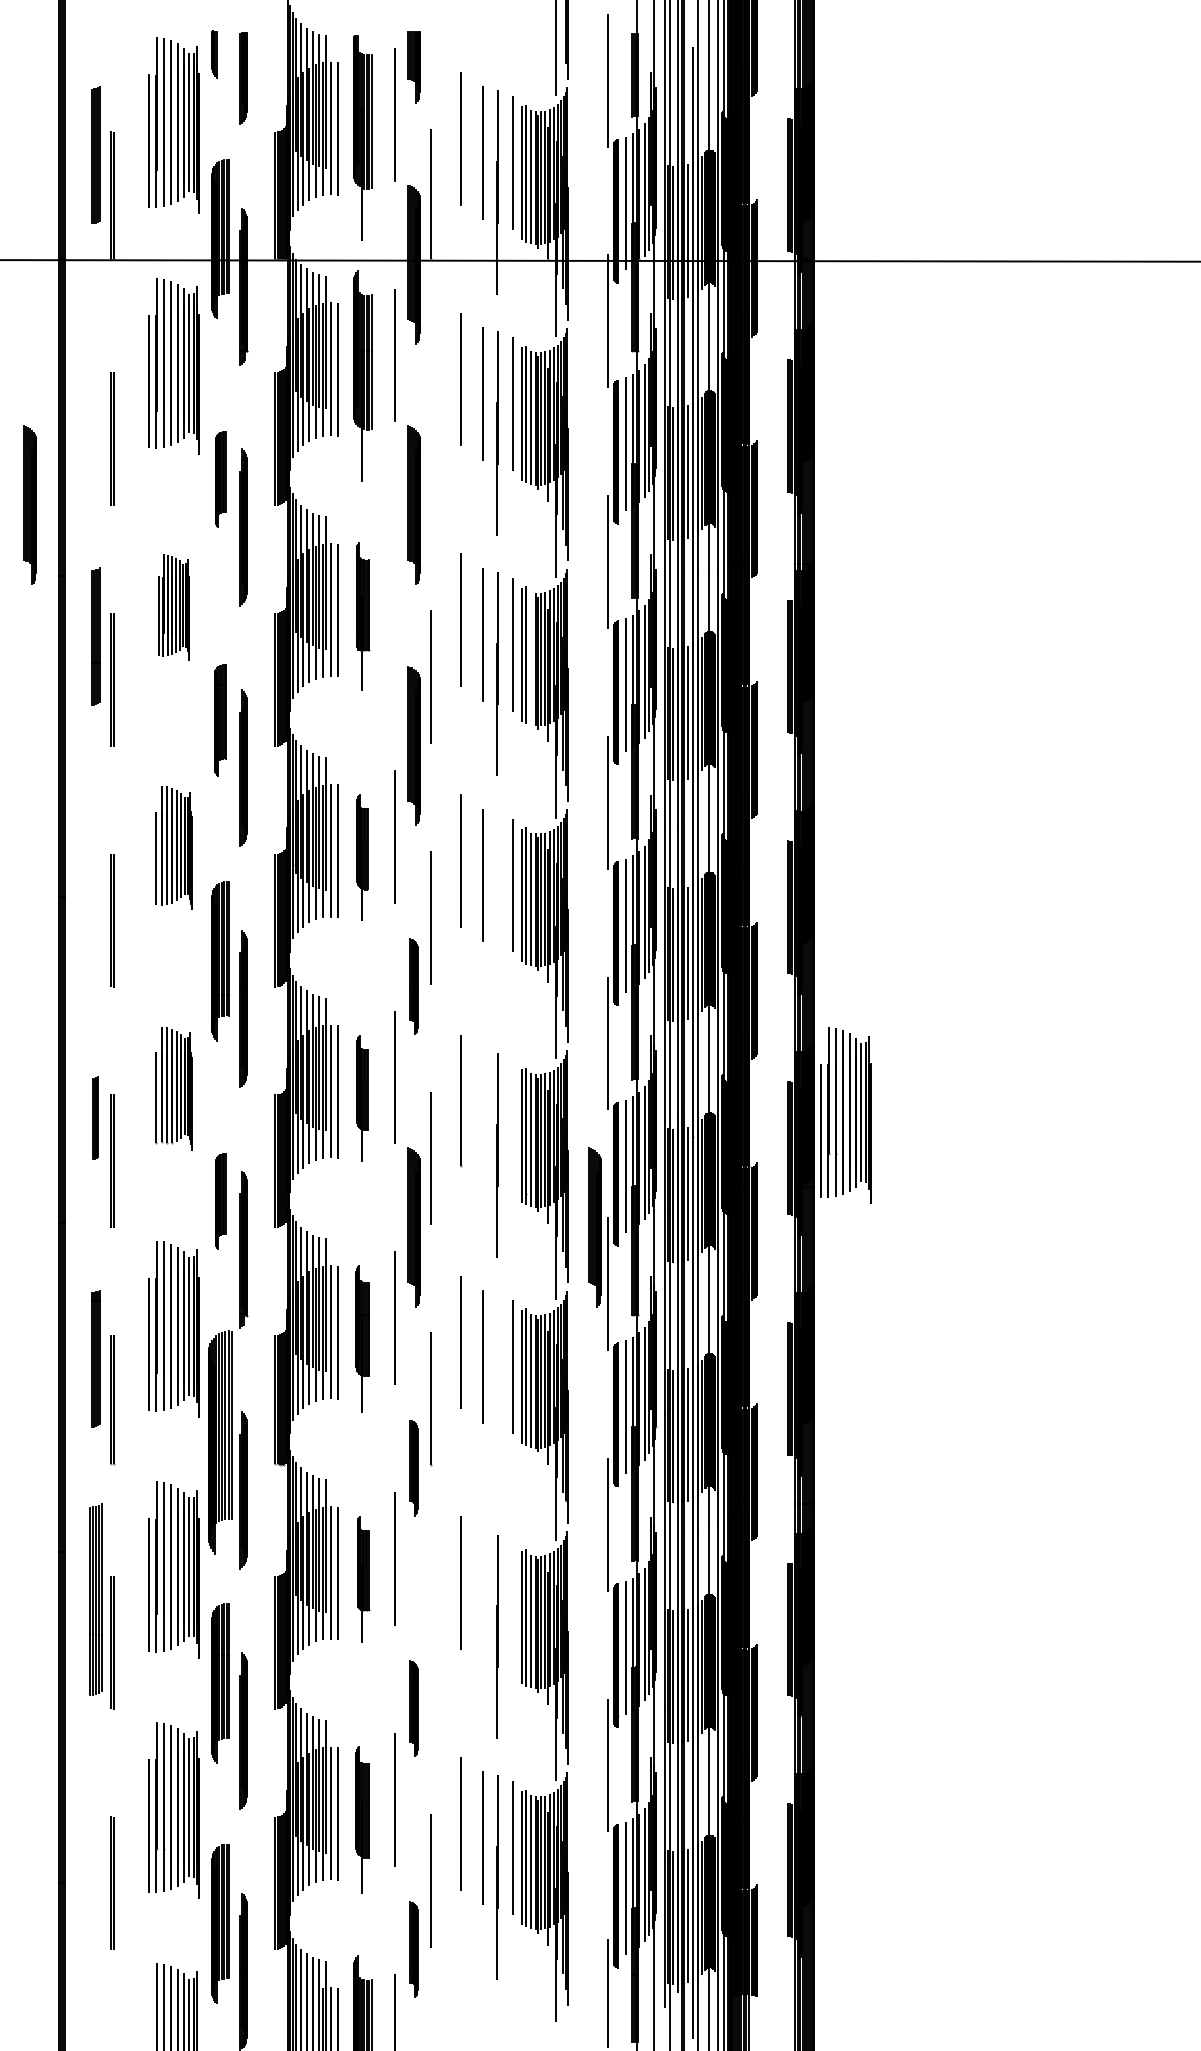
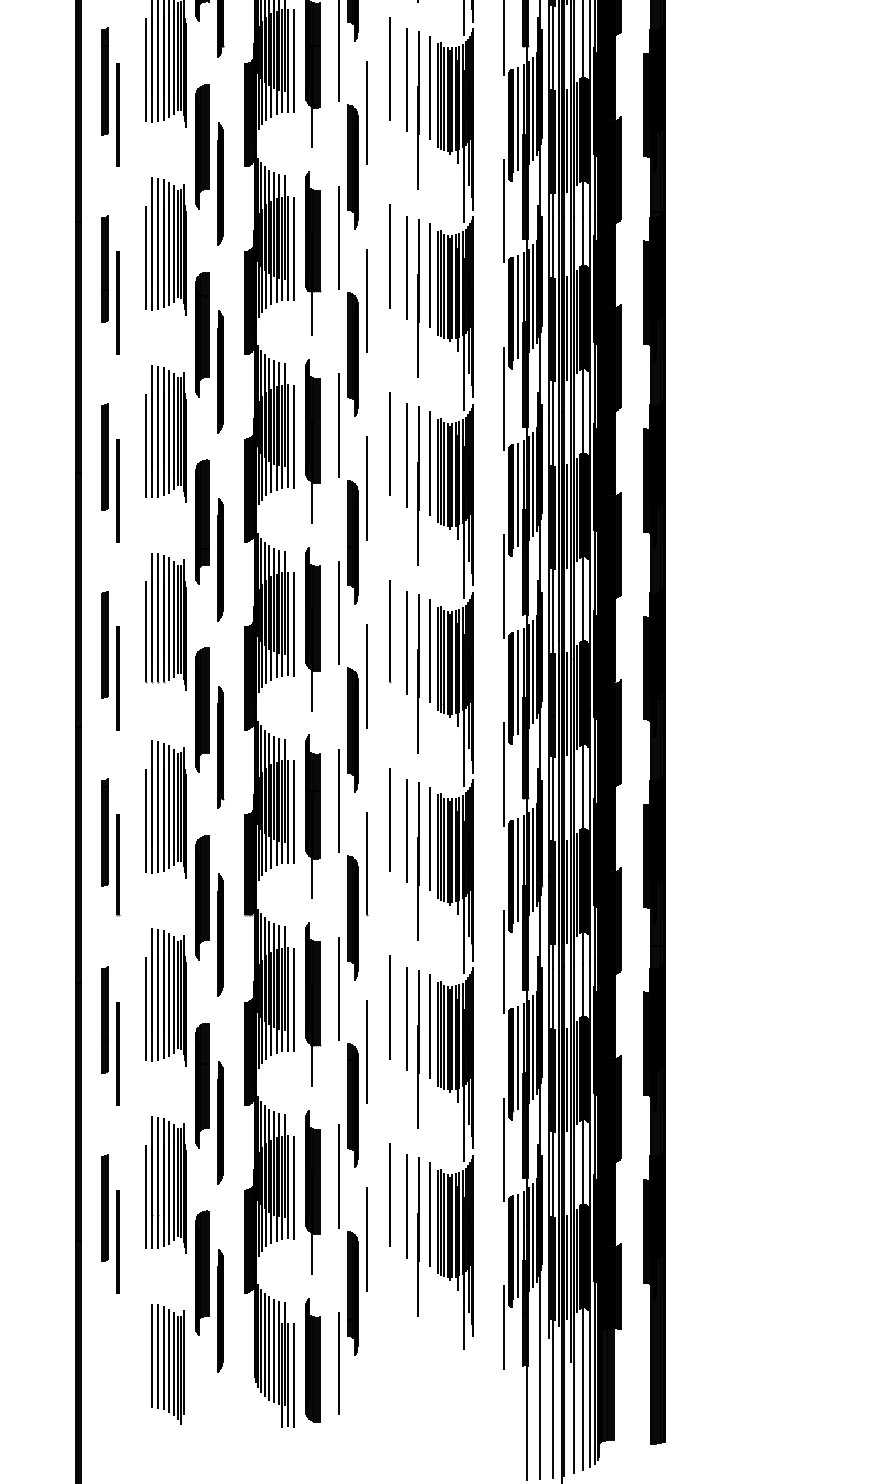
part: (95, 395) -> (104, 81), added
line: (431, 436) -> (366, 113), added
part: (220, 479) -> (202, 146), size x1.67
part: (29, 504) -> (53, 166), removed
line: (394, 595) -> (337, 237), added
part: (173, 607) -> (165, 246), size x1.67
part: (363, 616) -> (313, 253), size x1.43
line: (530, 658) -> (443, 286), added
part: (220, 720) -> (202, 334), size x1.43
part: (173, 847) -> (165, 433), size x1.43
part: (362, 857) -> (312, 441), size x1.67
part: (95, 876) -> (104, 456), added
line: (497, 914) -> (418, 486), added
part: (413, 986) -> (352, 542), size x1.67
part: (173, 1088) -> (165, 621), size x1.43
part: (362, 1098) -> (312, 629), size x1.67
line: (482, 1115) -> (406, 642), added
part: (845, 1115) -> (689, 642), removed
part: (95, 1117) -> (104, 644), size x1.67
line: (512, 1125) -> (429, 650), added
part: (220, 1201) -> (202, 709), size x1.67
part: (594, 1227) -> (493, 730), removed
part: (362, 1338) -> (312, 816), size x1.43
line: (497, 1395) -> (418, 861), added
part: (220, 1442) -> (202, 897), size x0.71
part: (413, 1467) -> (352, 917), size x1.67
part: (363, 1579) -> (313, 1004), size x1.67
line: (482, 1597) -> (406, 1018), added
part: (95, 1599) -> (104, 1020), size x0.71
line: (512, 1607) -> (429, 1026), added
line: (431, 1639) -> (366, 1051), added
part: (413, 1708) -> (352, 1105), size x1.67
part: (362, 1820) -> (312, 1192), size x1.43
part: (95, 1839) -> (104, 1207), added
part: (413, 1949) -> (352, 1293), size x1.67

